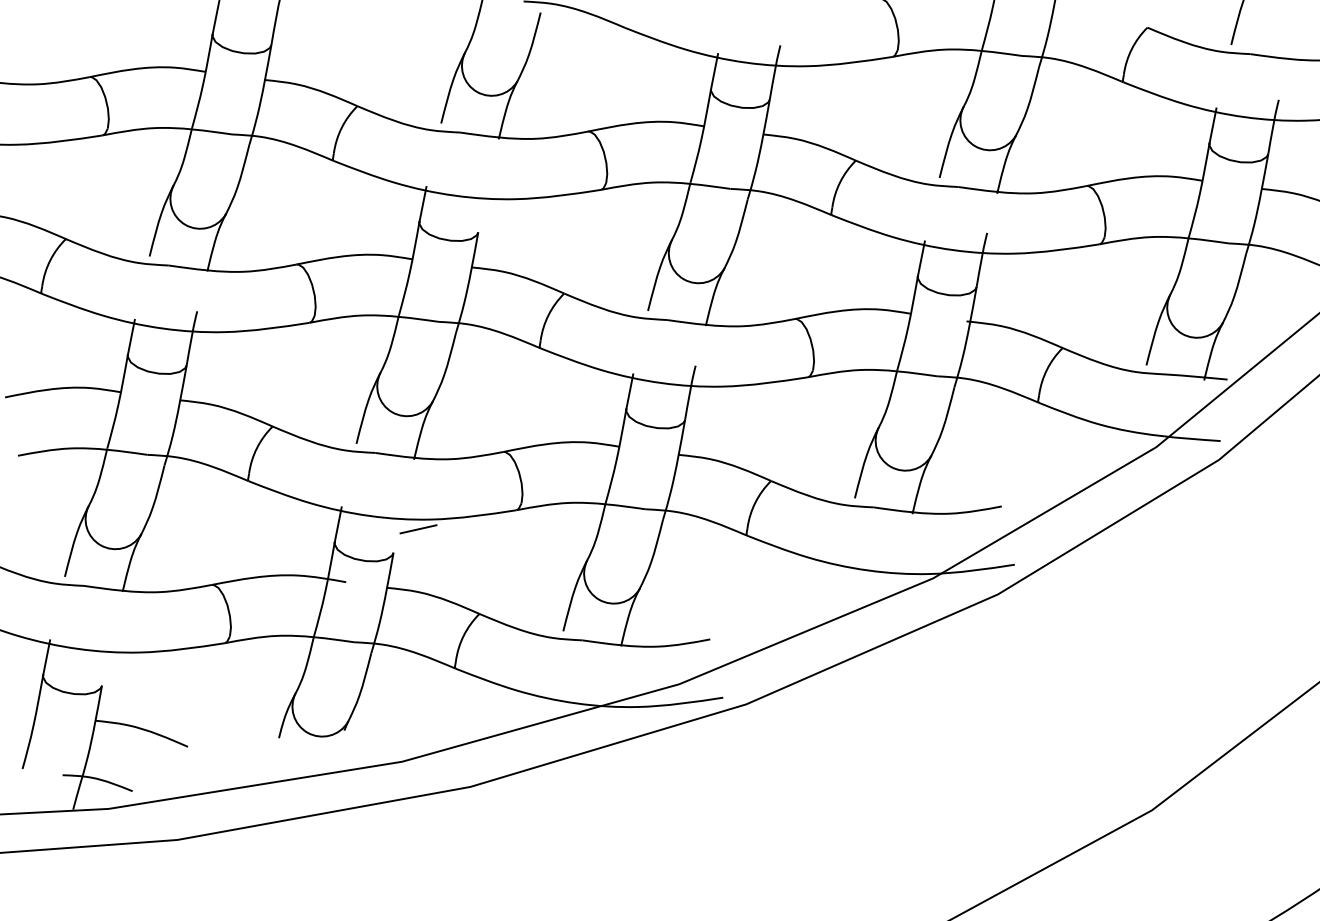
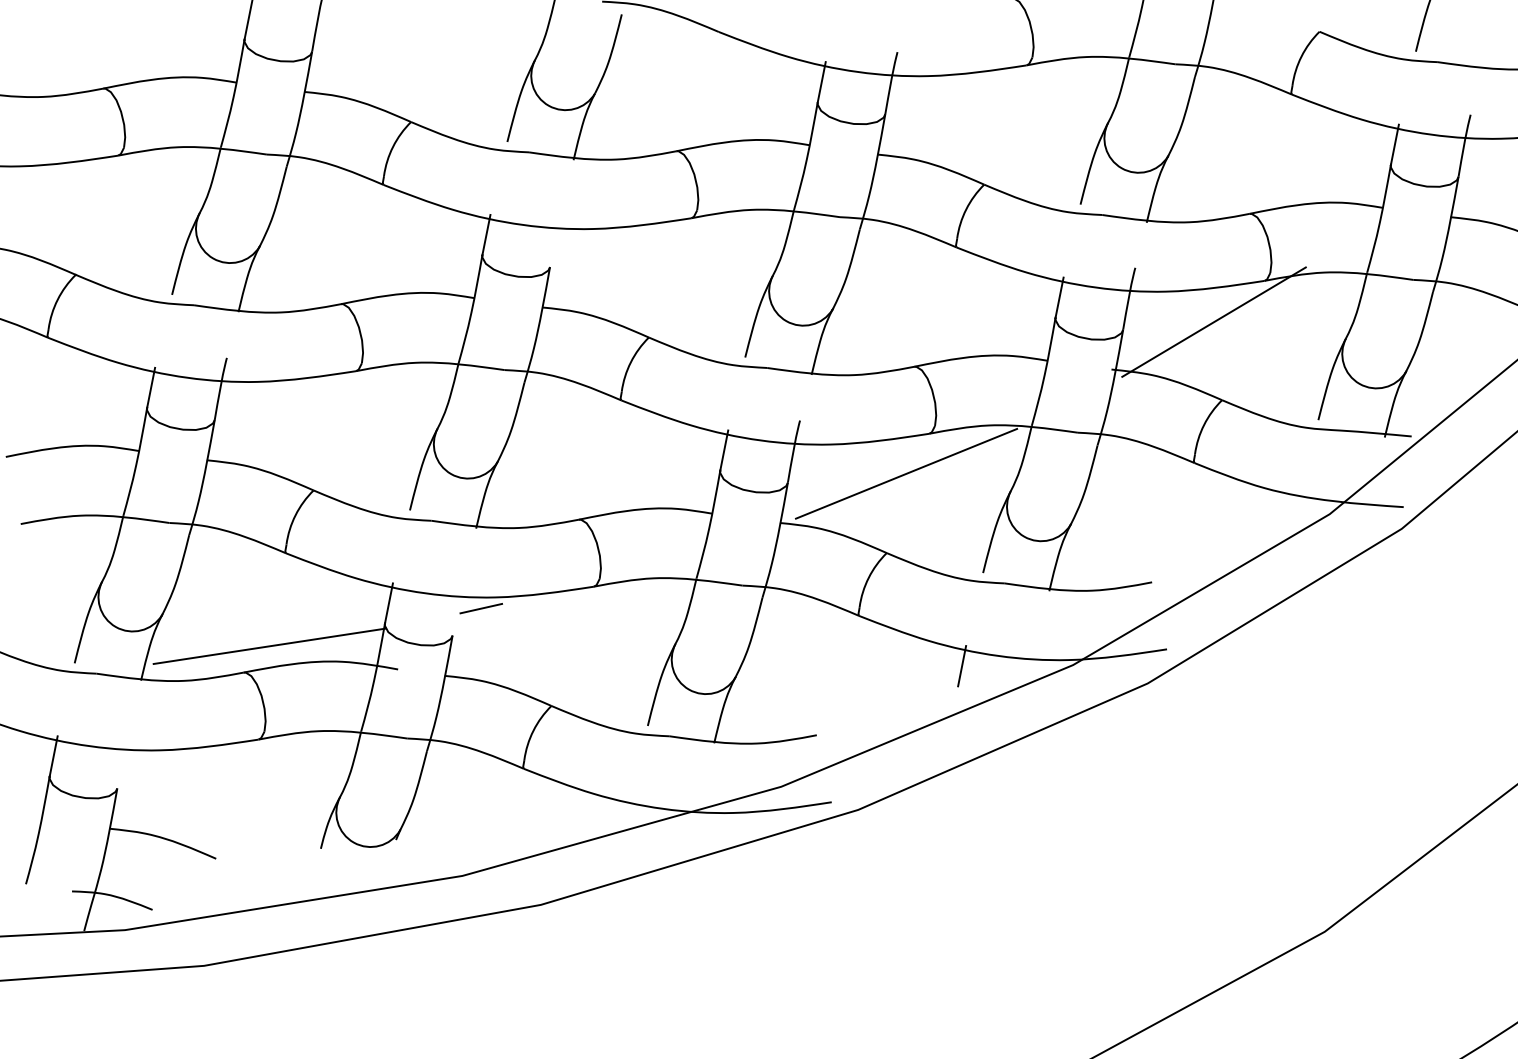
line: (1055, 279) -> (1213, 321), added
line: (788, 411) -> (906, 473), added
line: (234, 561) -> (269, 645), added
line: (836, 579) -> (962, 666), added

